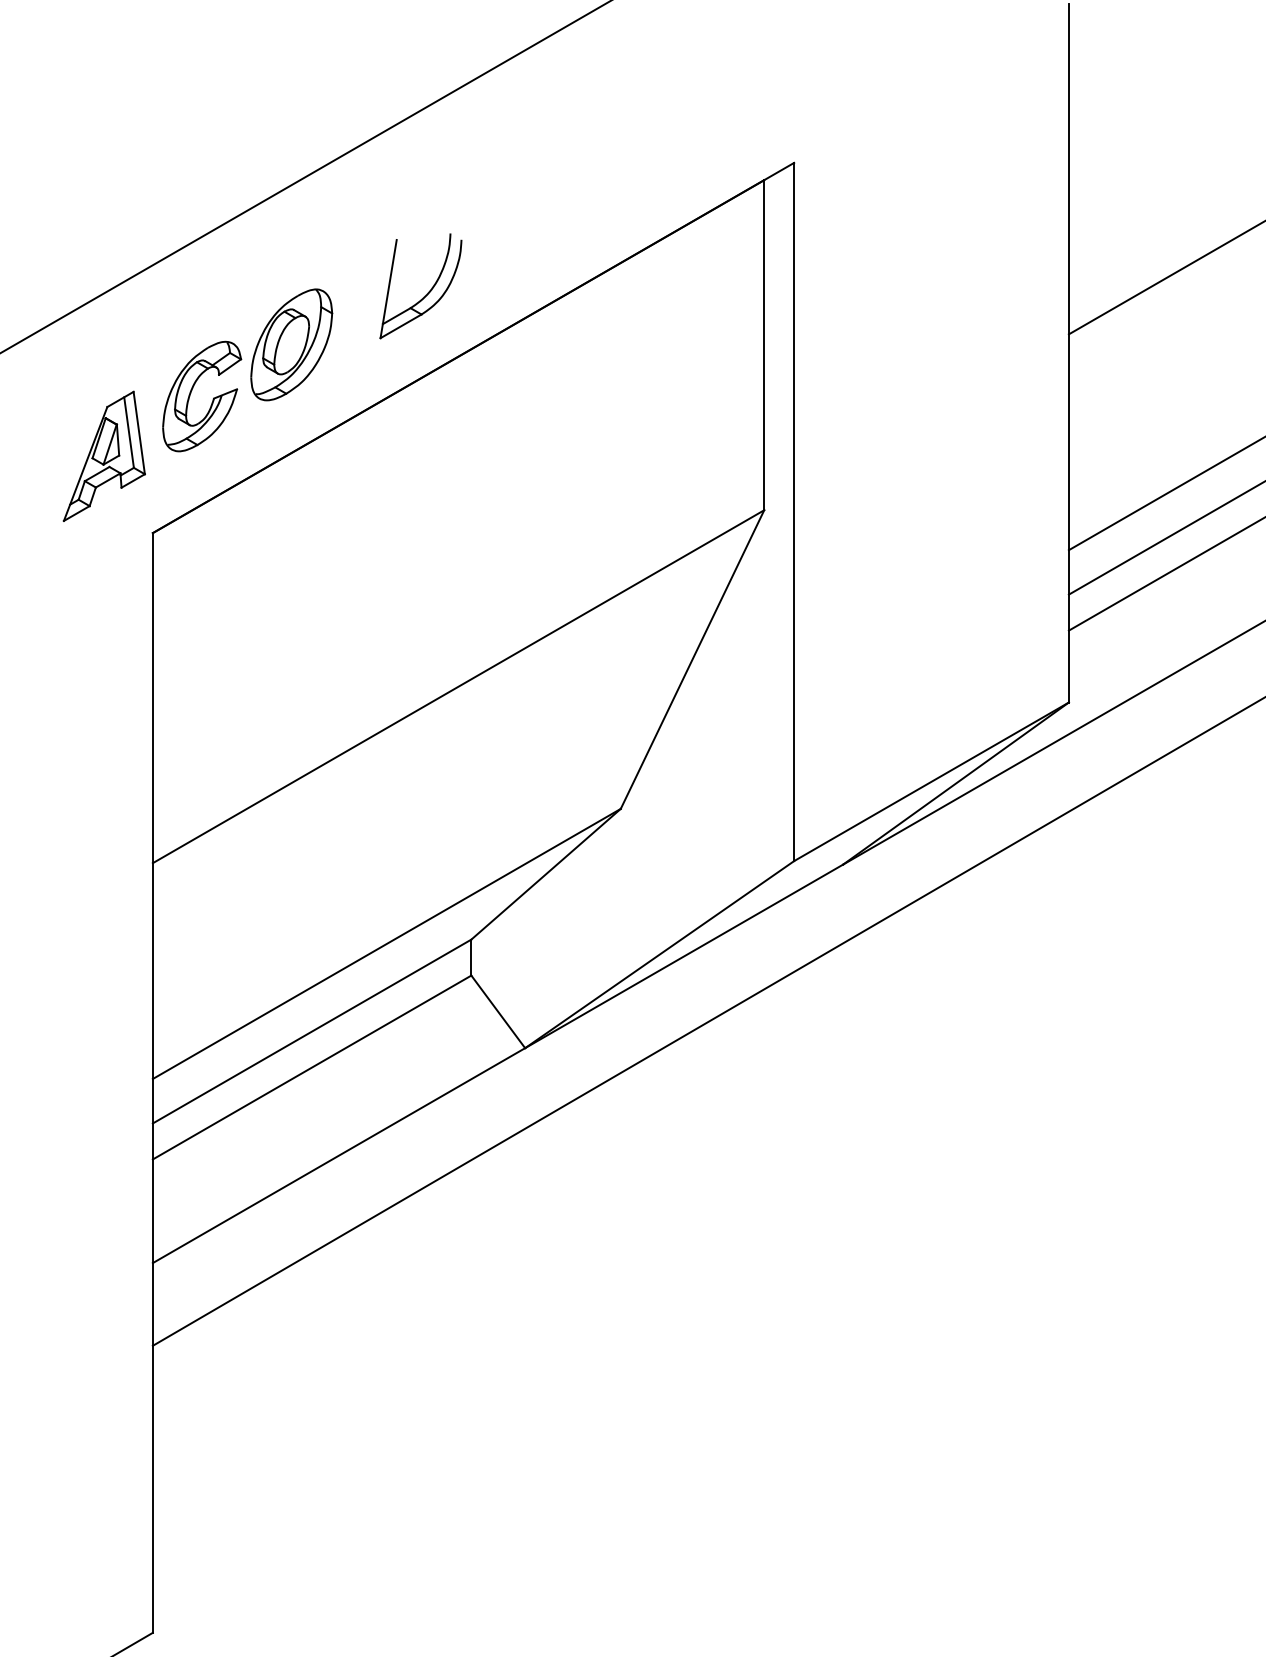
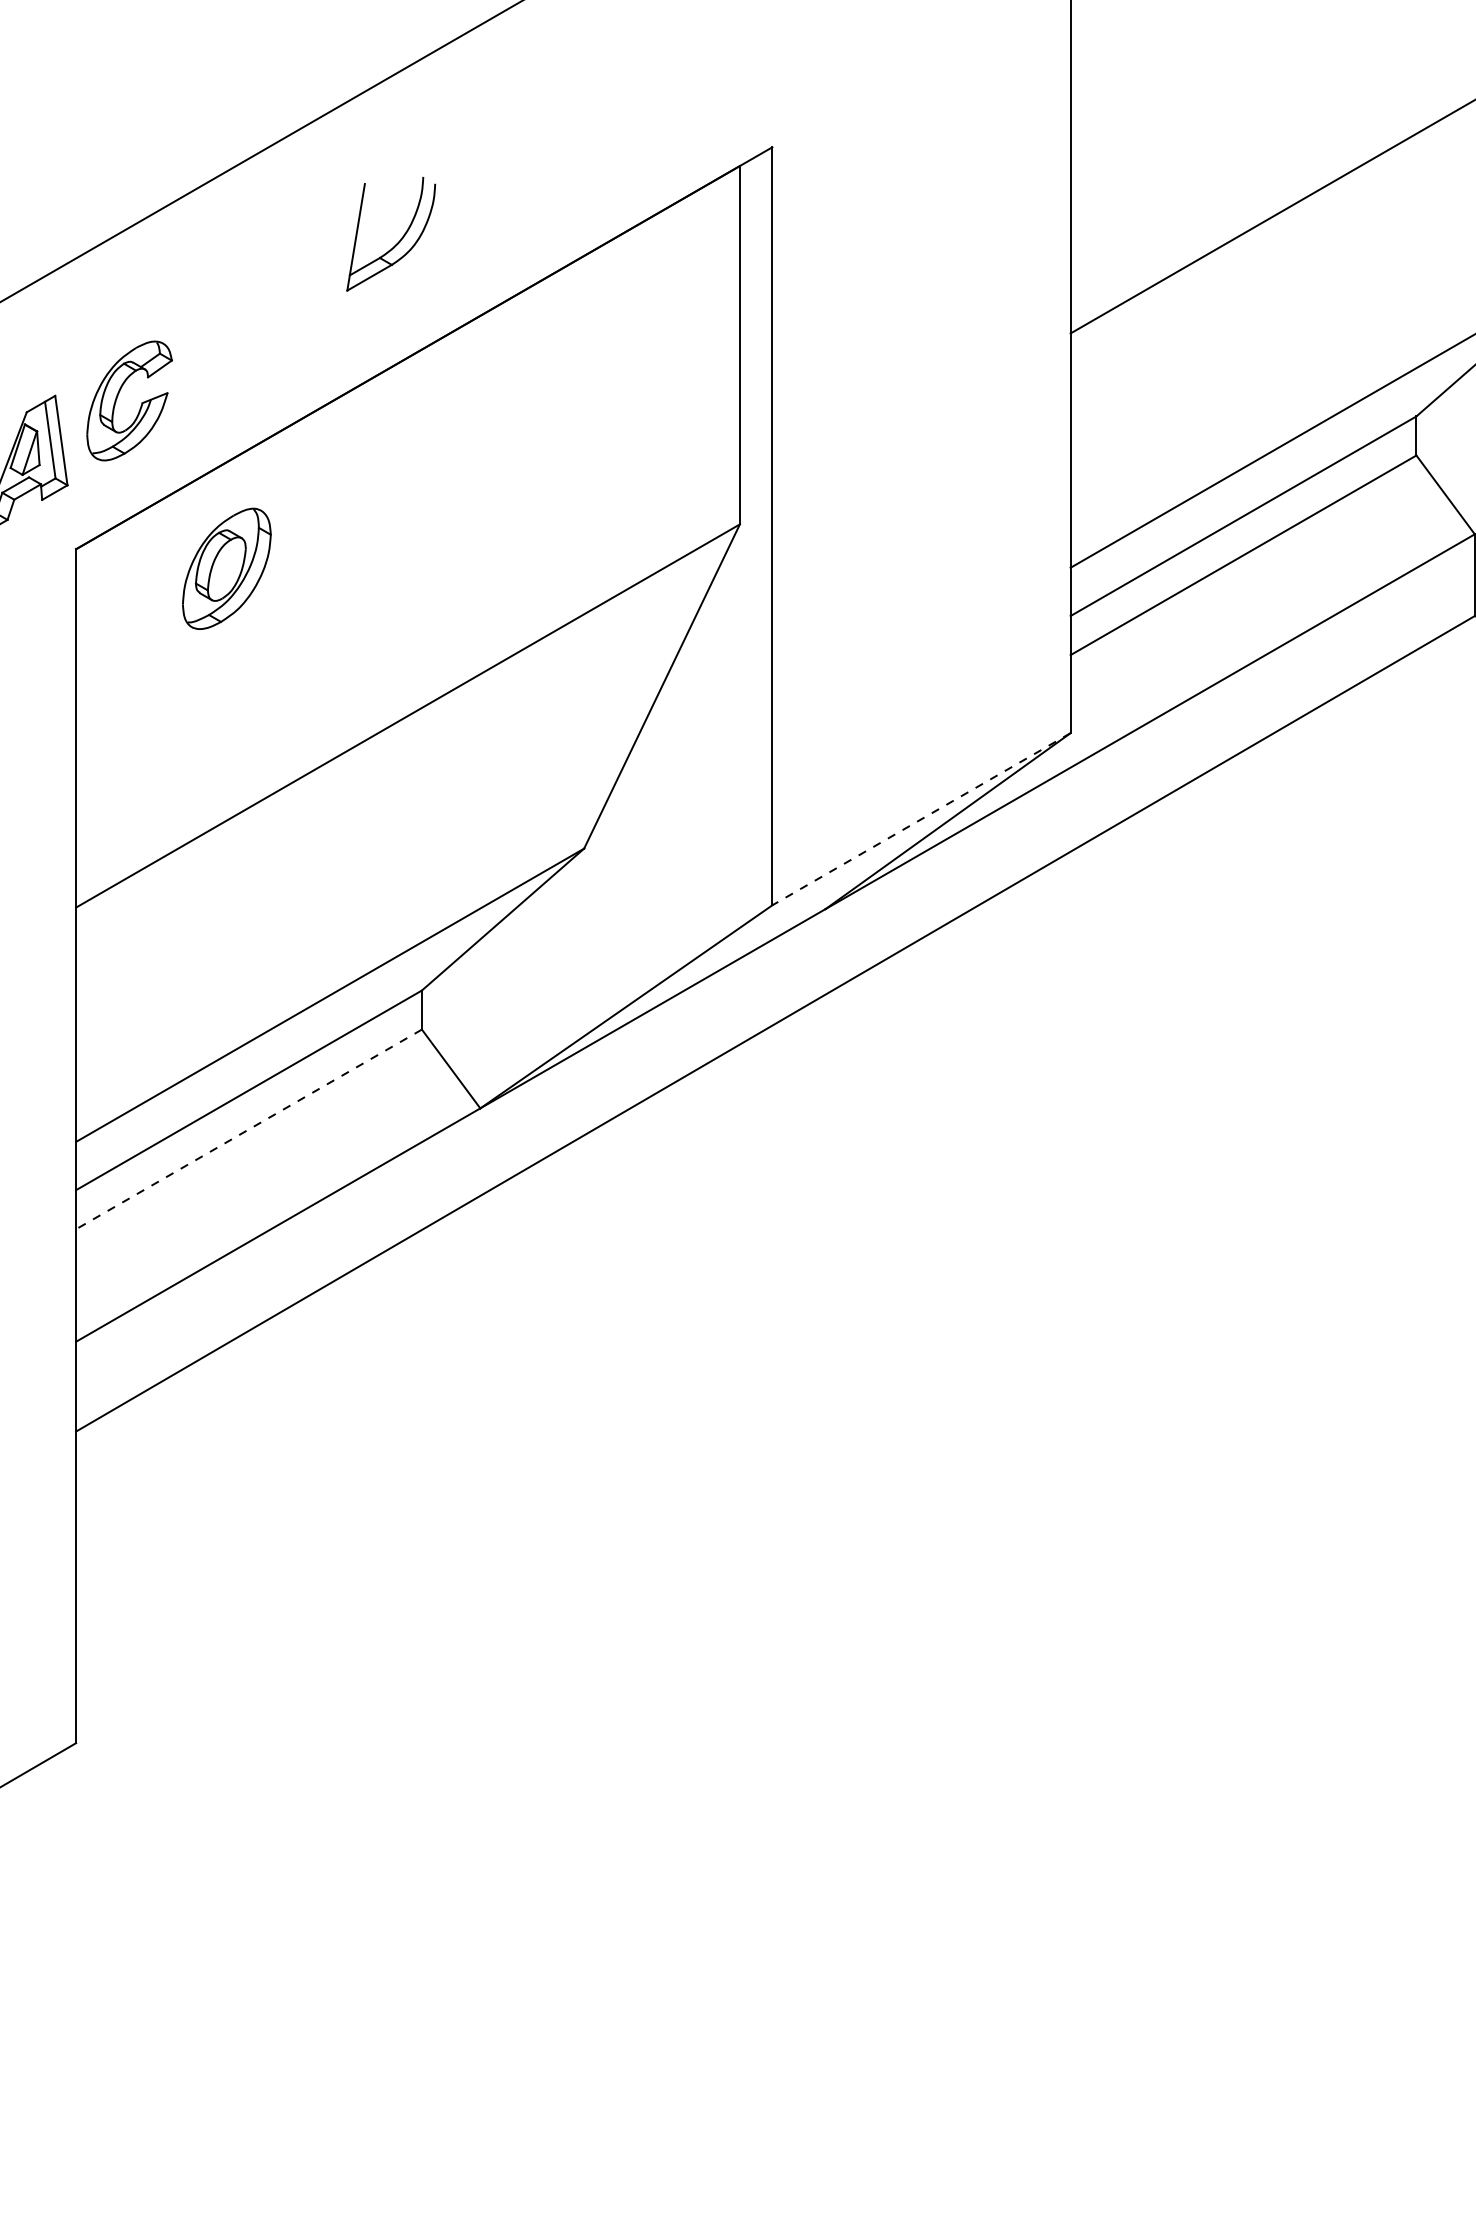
part: (429, 290) -> (400, 238), moved
part: (291, 344) -> (226, 568), moved
line: (931, 782) -> (921, 819), solid -> dashed
line: (312, 1067) -> (249, 1129), solid -> dashed

